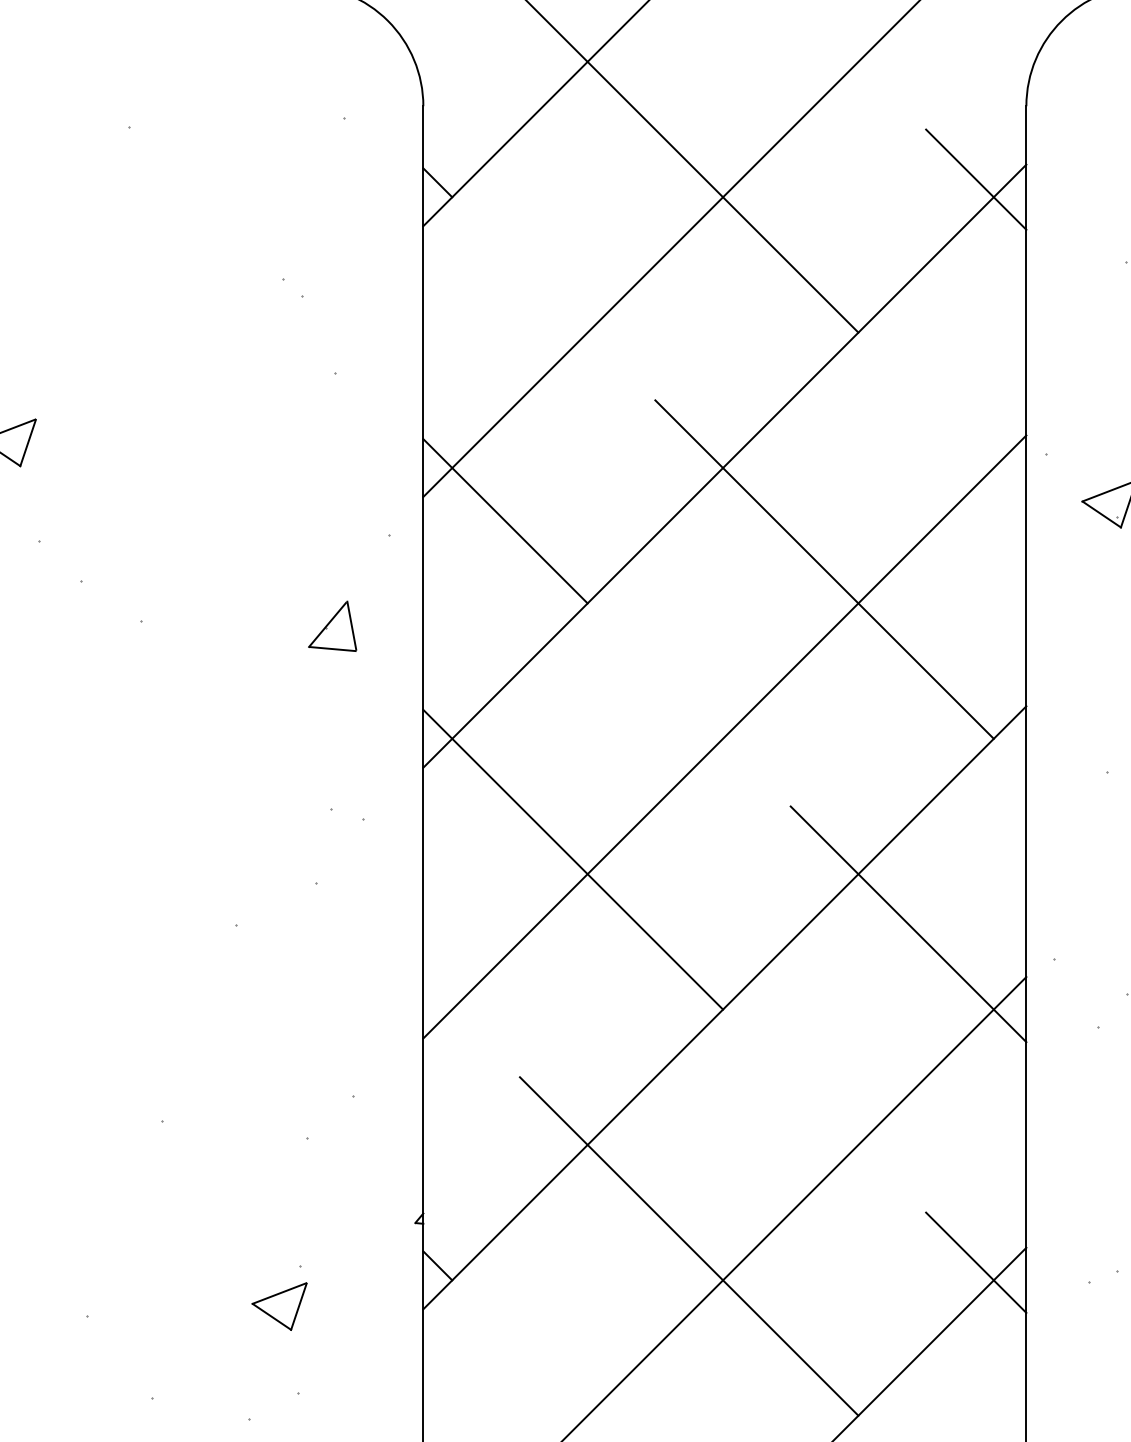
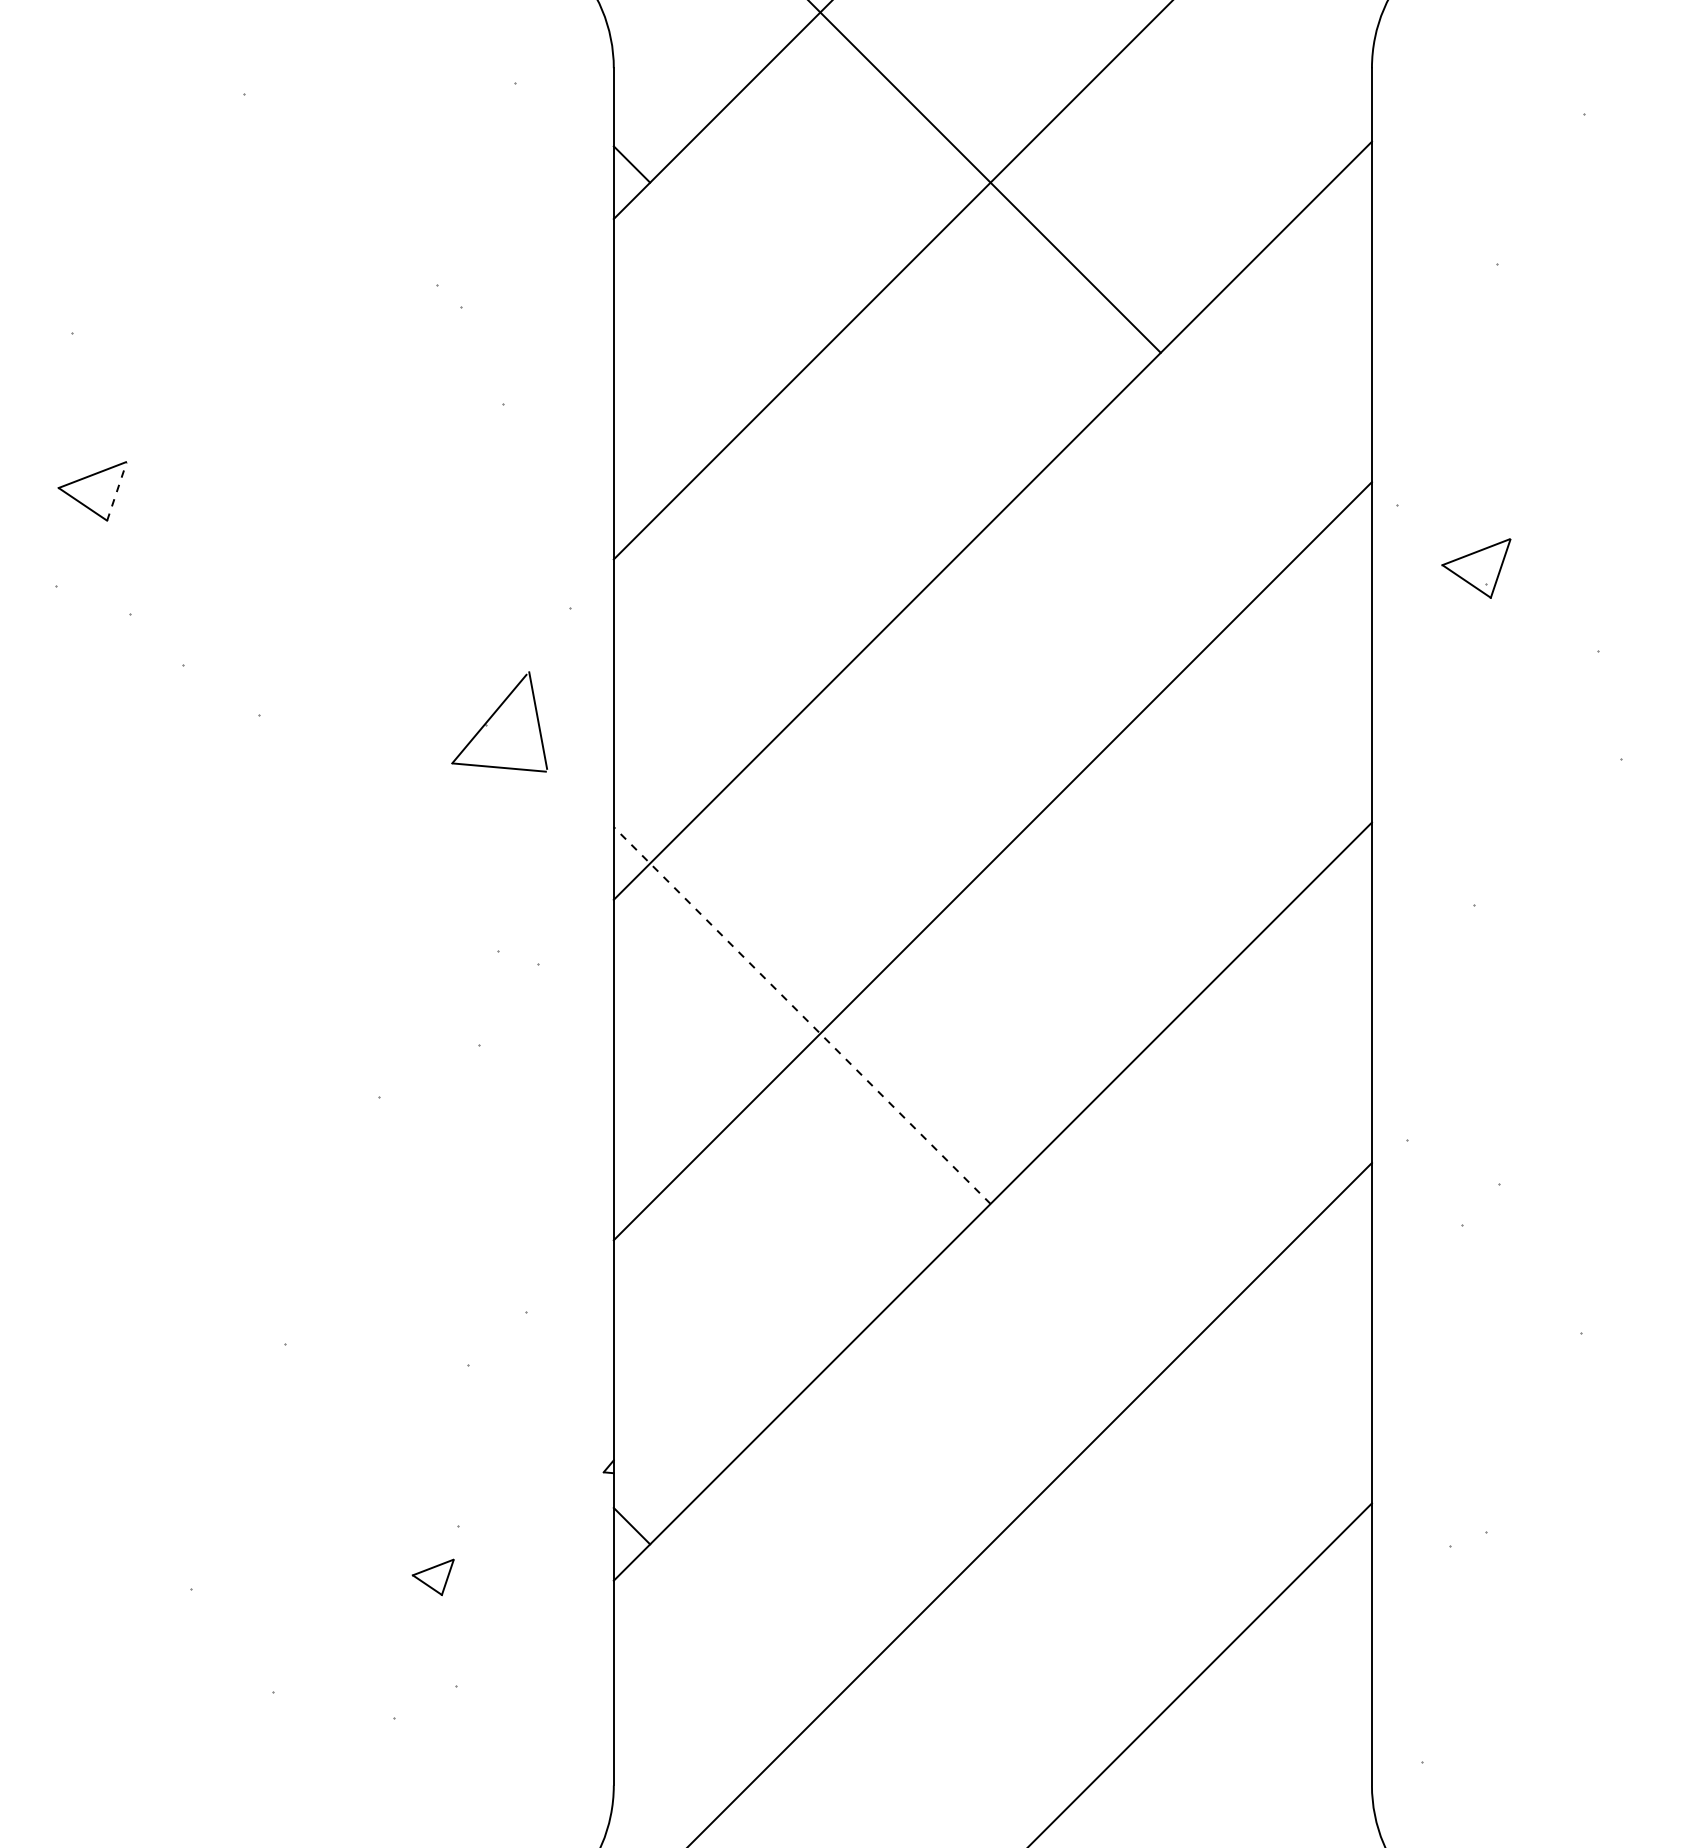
line: (975, 179) -> (1308, 160), removed
line: (27, 442) -> (116, 491), solid -> dashed
line: (505, 520) -> (716, 589), removed
line: (824, 569) -> (1118, 650), removed
part: (332, 626) -> (499, 722), size x1.6
line: (572, 859) -> (801, 1015), solid -> dashed
line: (908, 924) -> (1223, 1096), removed
line: (688, 1246) -> (947, 1501), removed
line: (975, 1262) -> (1308, 1522), removed
part: (279, 1306) -> (433, 1577), size x0.6

